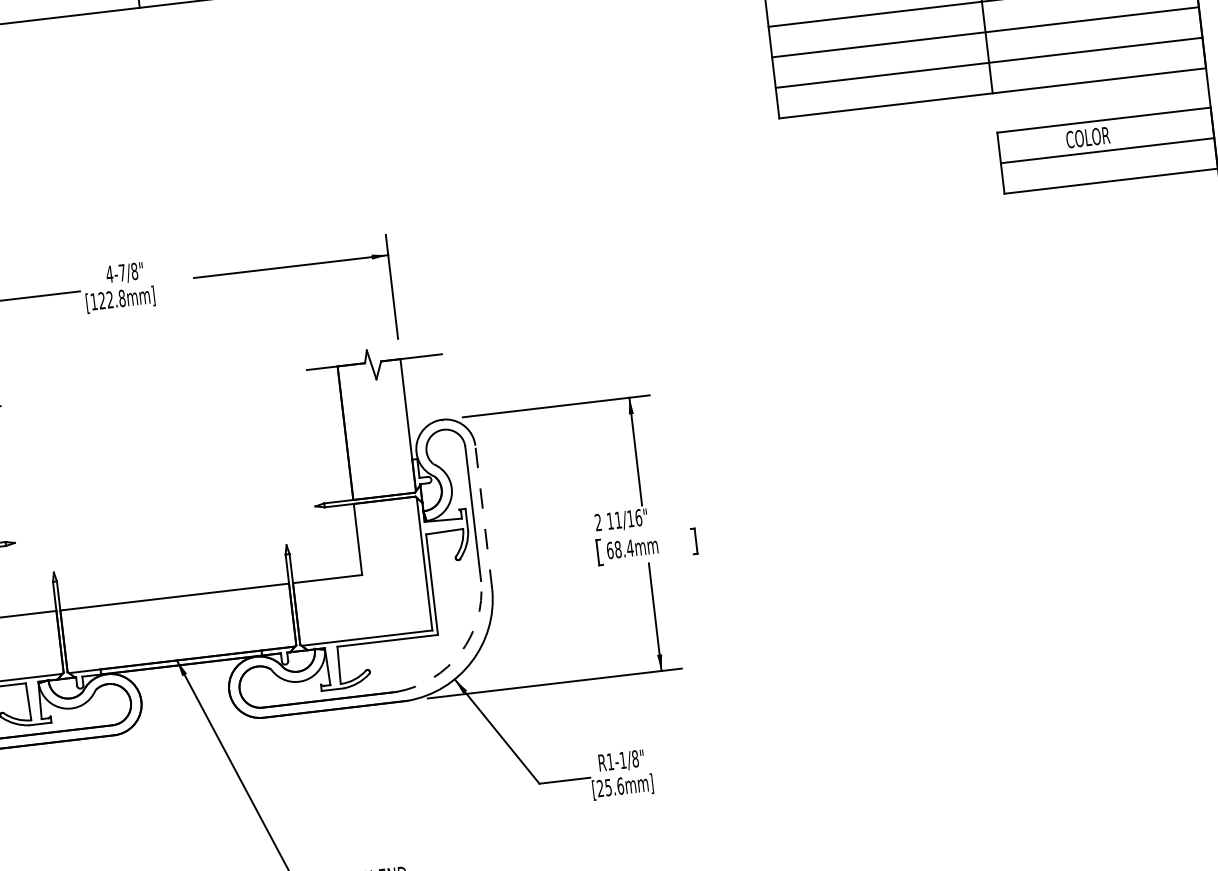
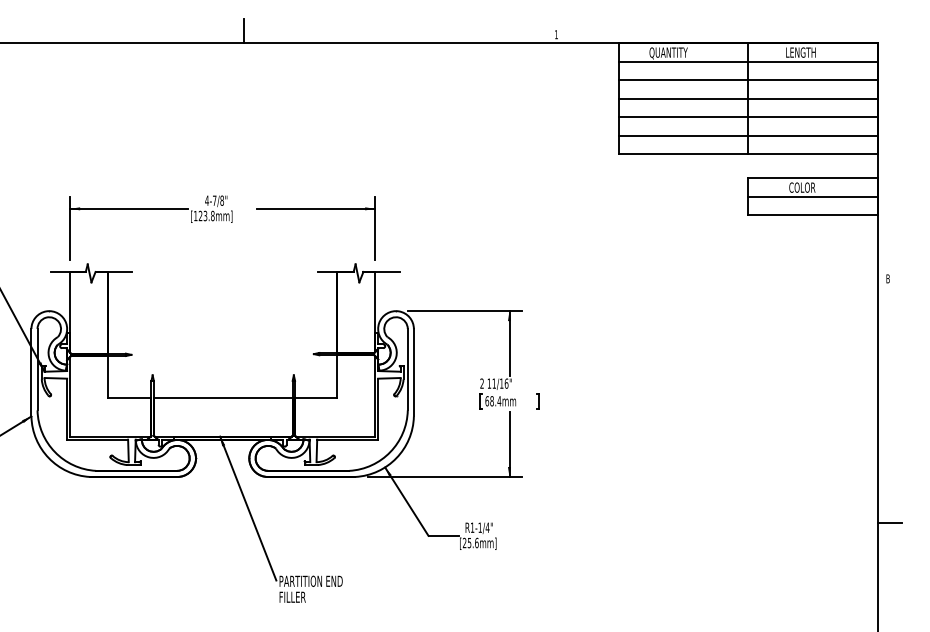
text: (110, 300) -> (205, 216), [122.8mm] -> [123.8mm]
line: (483, 517) -> (413, 372), dashed -> solid
arc: (460, 653) -> (390, 452), dashed -> solid
text: (635, 758) -> (487, 527), R1-1/8" -> R1-1/4"

